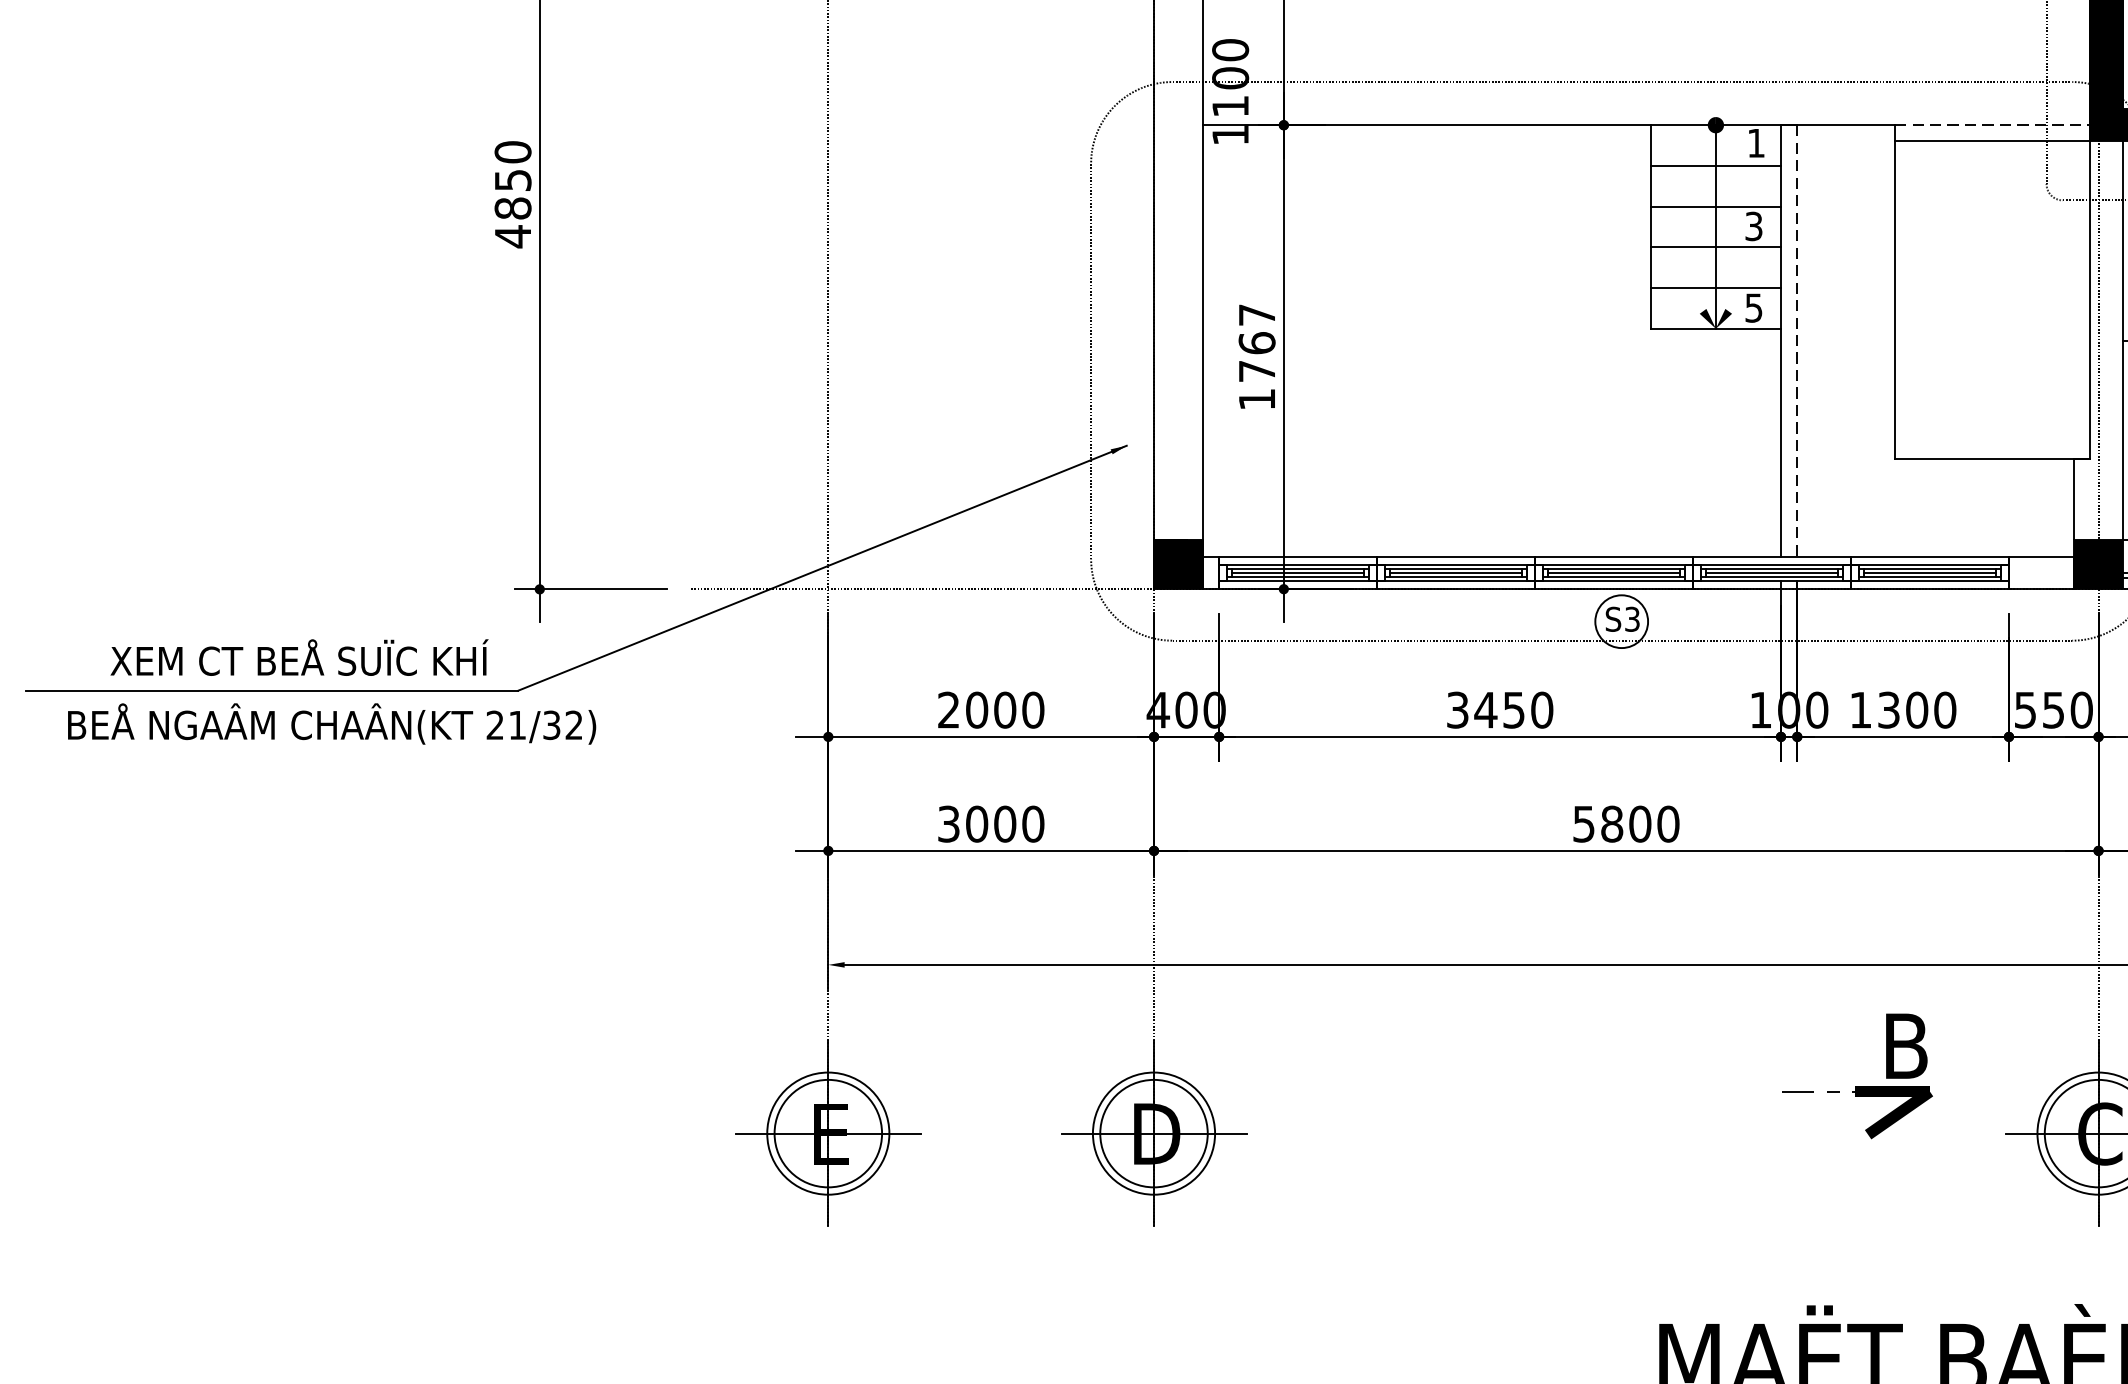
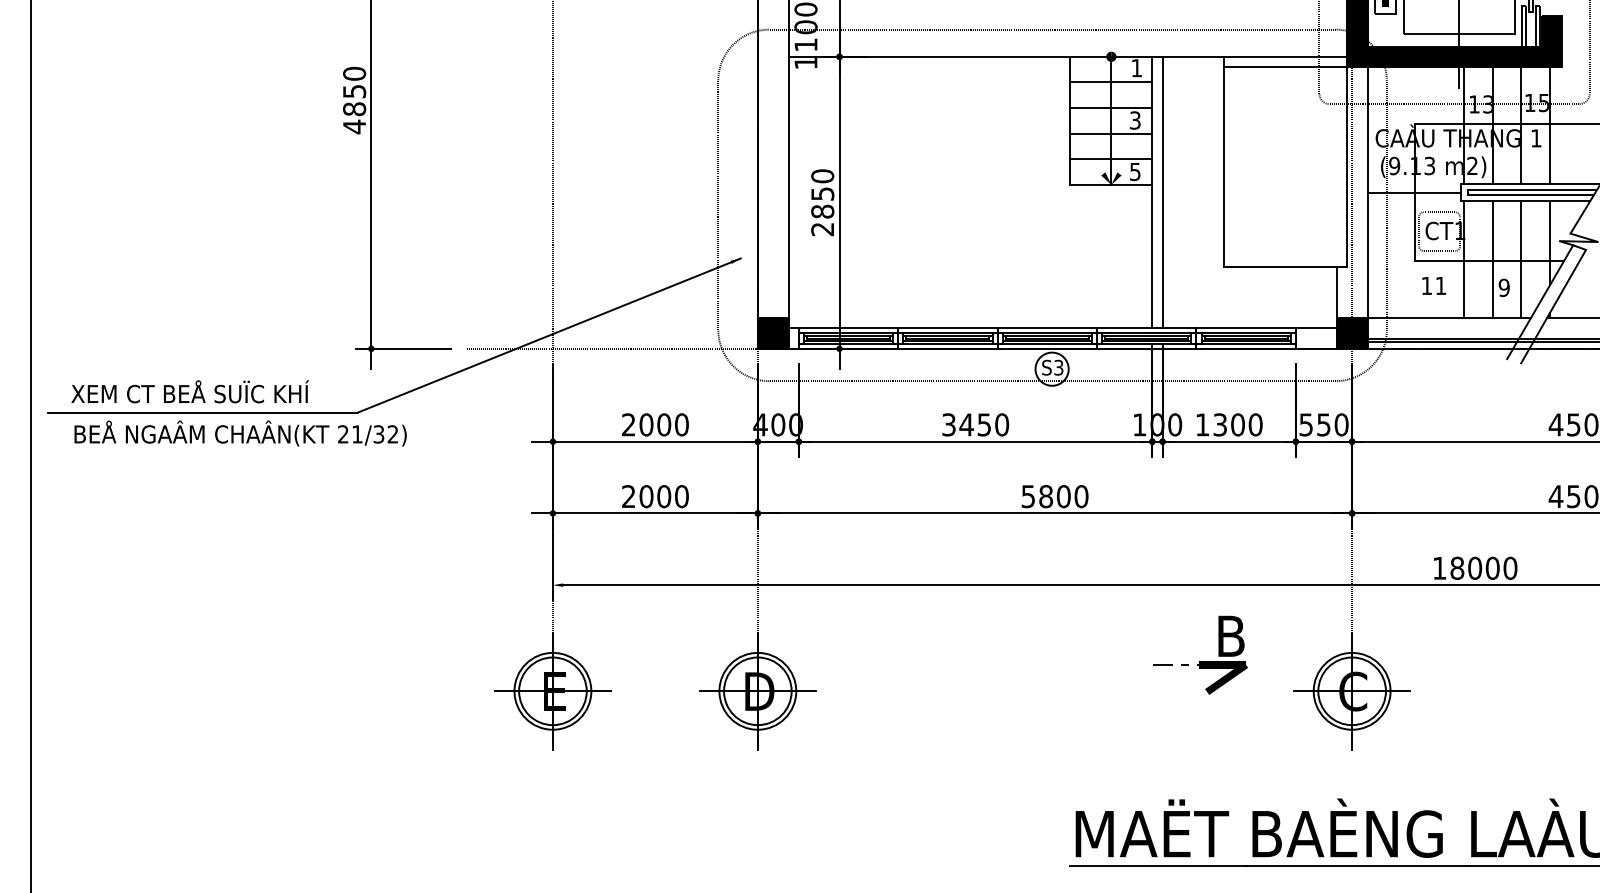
line: (1994, 124) -> (1286, 56), dashed -> solid
line: (1797, 340) -> (1162, 192), dashed -> solid
text: (1256, 356) -> (822, 202), 1767 -> 2850
text: (298, 657) -> (189, 391), moved
text: (948, 823) -> (628, 496), 3000 -> 2000

